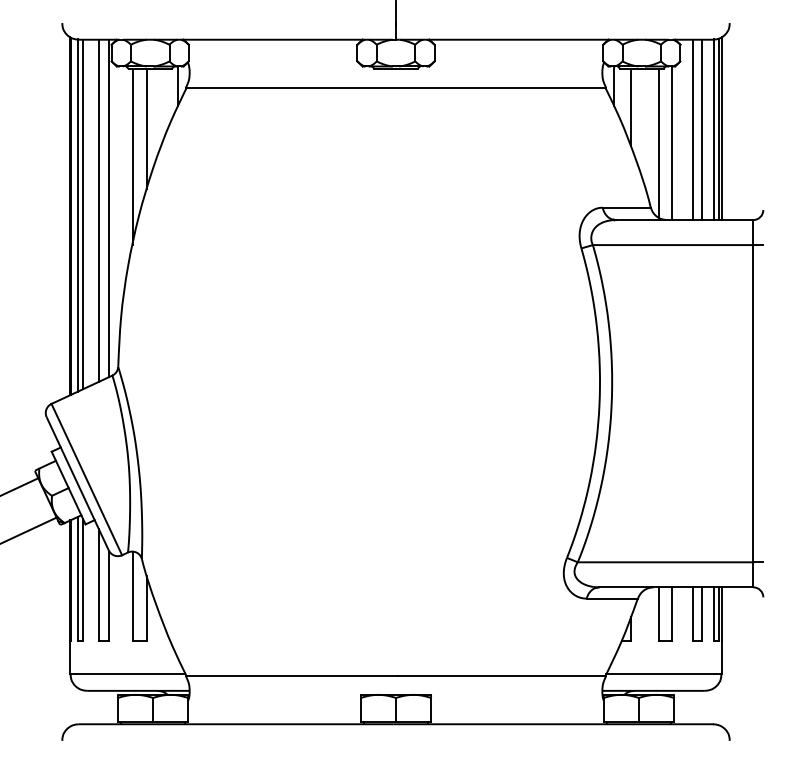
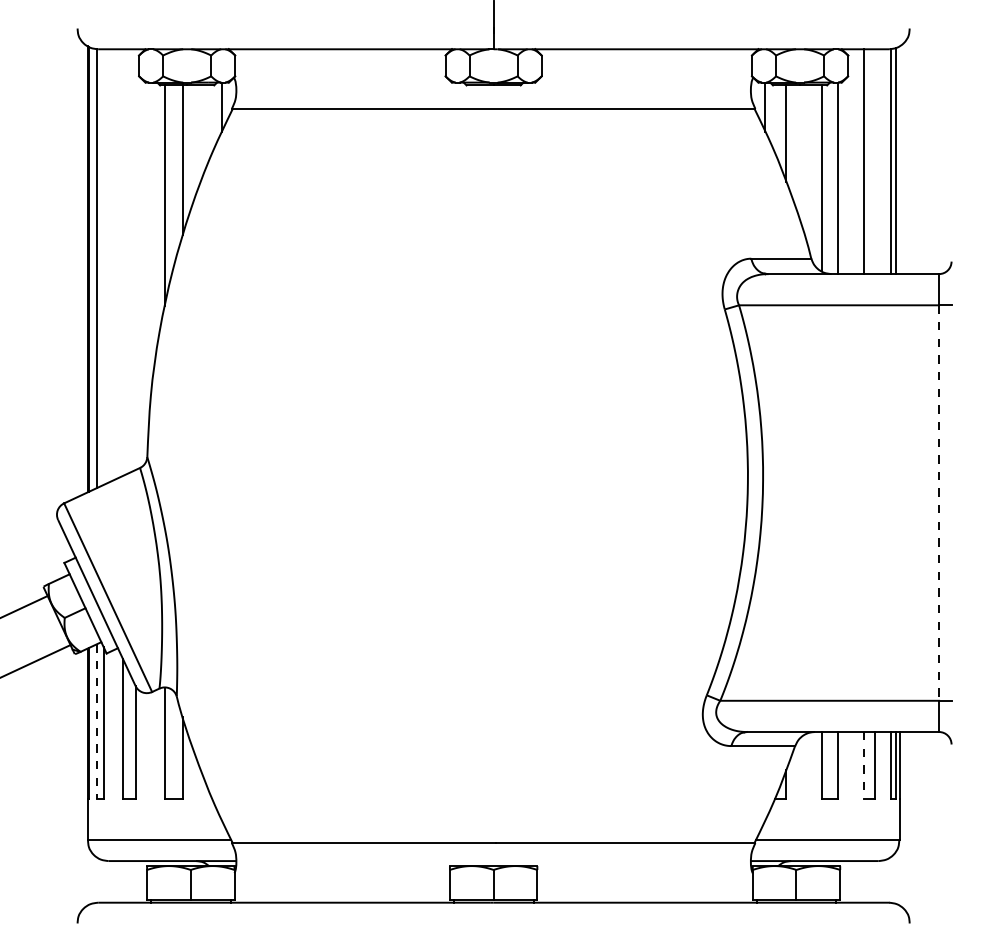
line: (721, 128) -> (899, 160), removed
line: (702, 129) -> (875, 161), removed
line: (108, 208) -> (135, 259), removed
line: (98, 210) -> (122, 262), removed
line: (83, 213) -> (103, 266), removed
line: (753, 404) -> (939, 503), solid -> dashed
line: (77, 579) -> (96, 722), solid -> dashed
line: (693, 614) -> (864, 765), solid -> dashed

